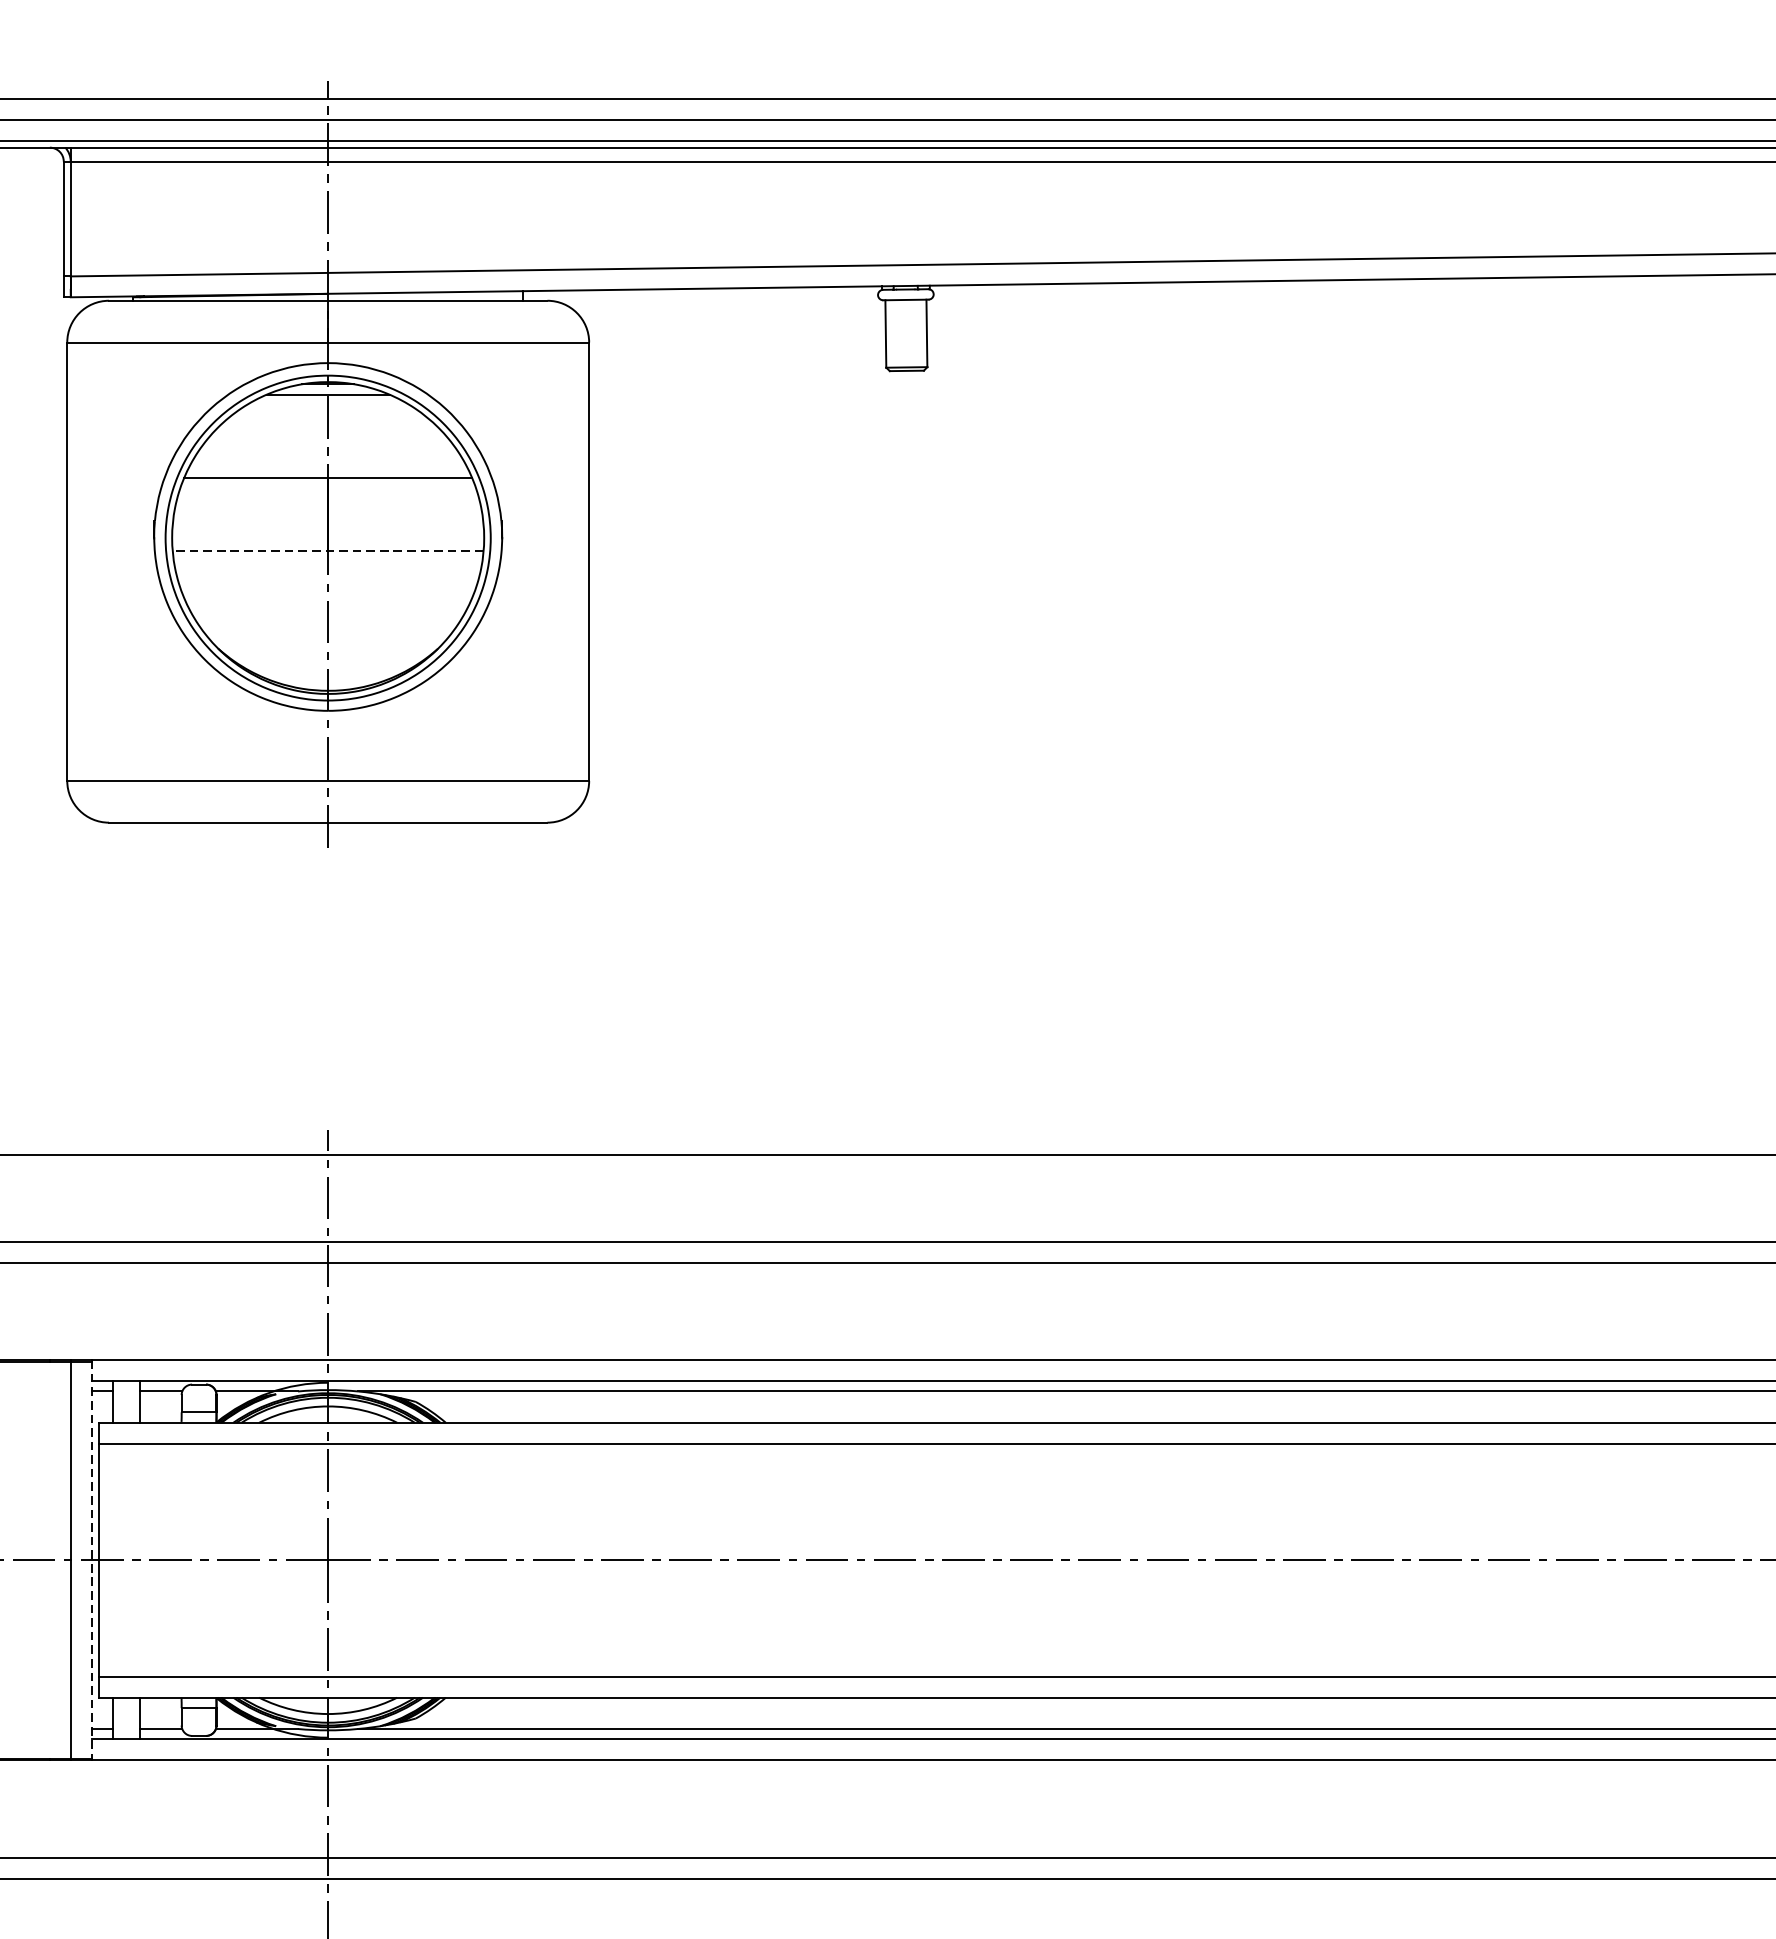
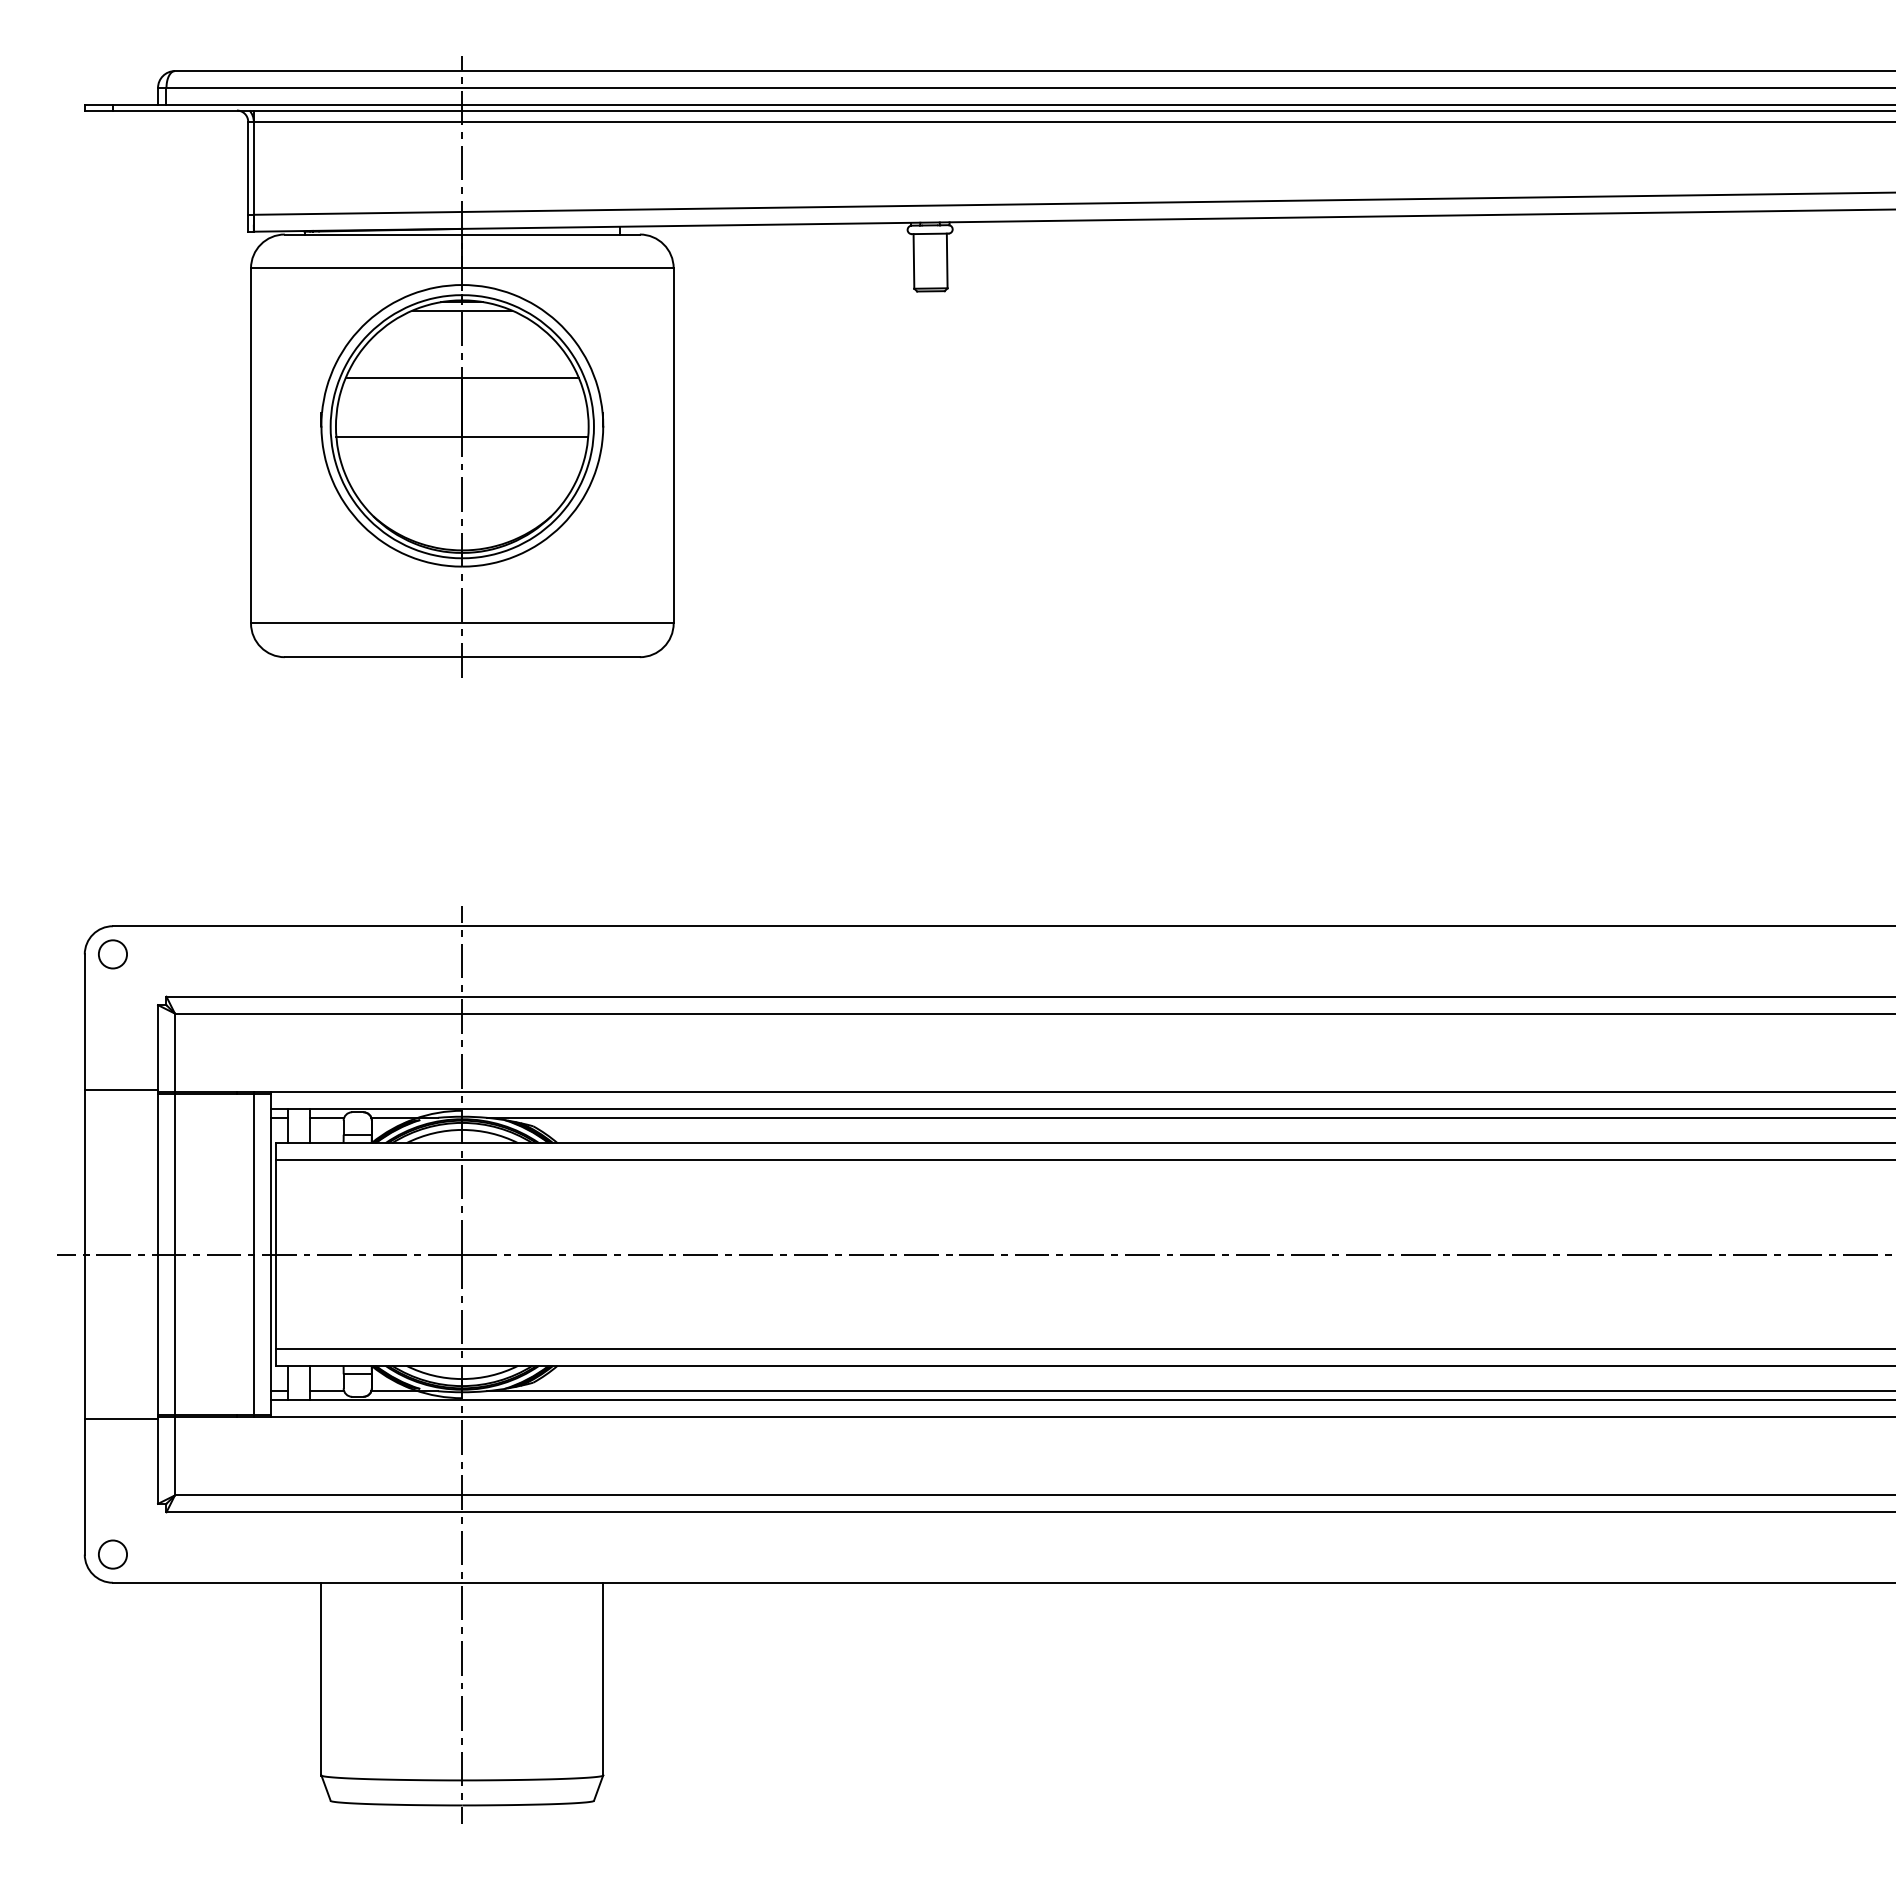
line: (328, 551) -> (462, 437), dashed -> solid
line: (91, 1561) -> (270, 1255), dashed -> solid

